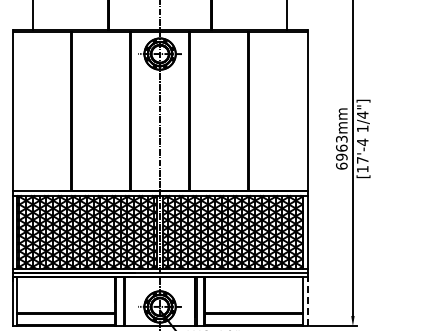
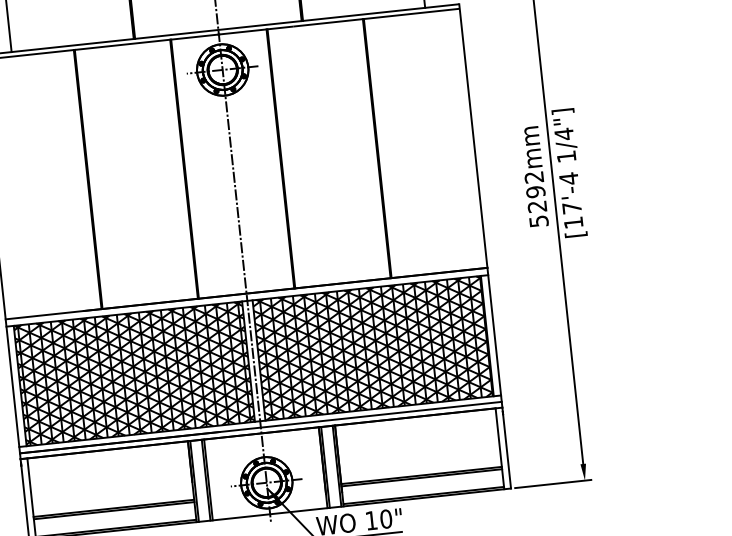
text: (341, 152) -> (536, 199), 6963mm -> 5292mm
line: (307, 301) -> (506, 448), dashed -> solid

